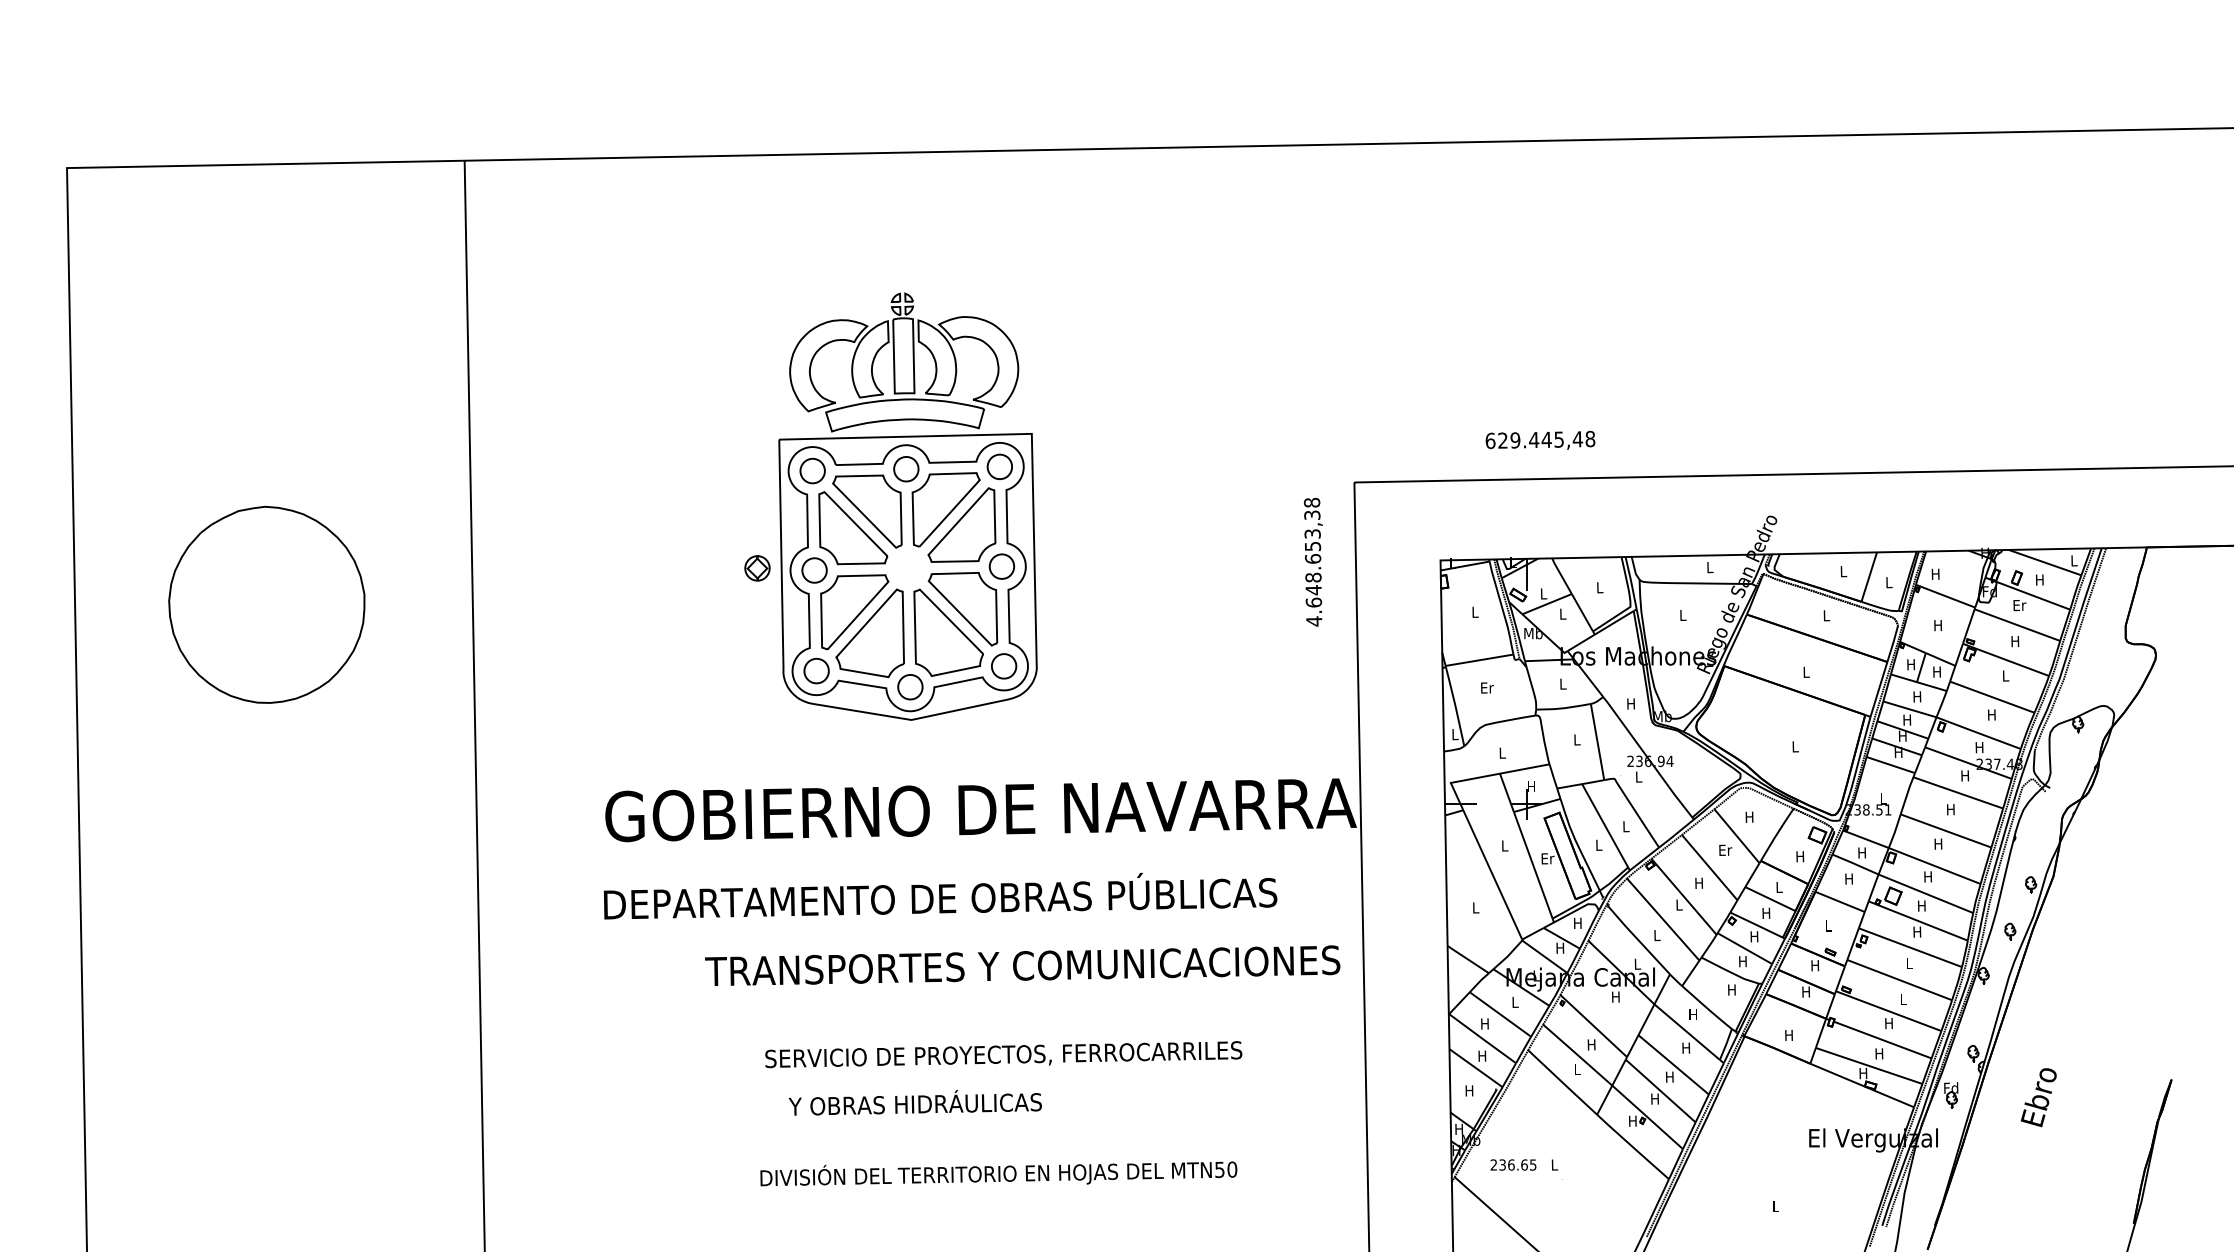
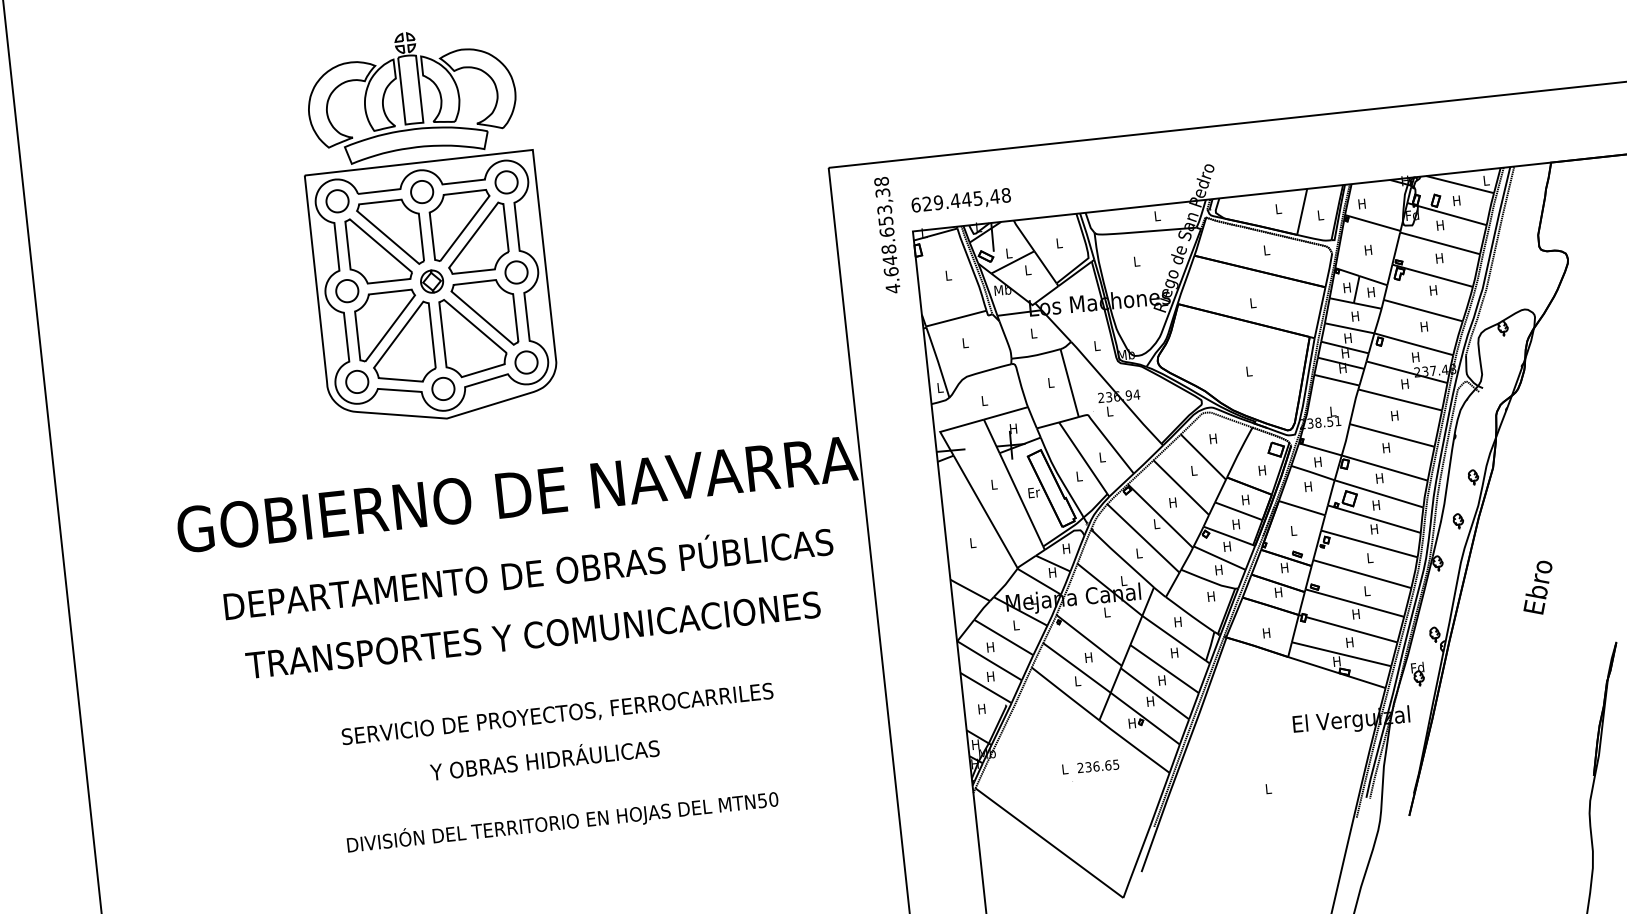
text: (1540, 439) -> (961, 199), moved
text: (1313, 561) -> (887, 234), moved
part: (757, 568) -> (432, 281), moved
text: (2019, 605) -> (1440, 225), Er -> H
text: (2005, 675) -> (1433, 289), L -> H
text: (1487, 687) -> (965, 342), Er -> L
text: (1630, 703) -> (1096, 345), H -> L
text: (1725, 849) -> (1194, 470), Er -> L
text: (1778, 886) -> (1245, 499), L -> H
text: (940, 895) -> (528, 571), moved
text: (1022, 965) -> (532, 634), moved
text: (1615, 996) -> (1106, 611), H -> L
text: (2038, 1097) -> (1537, 588), moved
text: (914, 1102) -> (544, 758), moved
text: (1513, 1164) -> (1098, 765), moved

